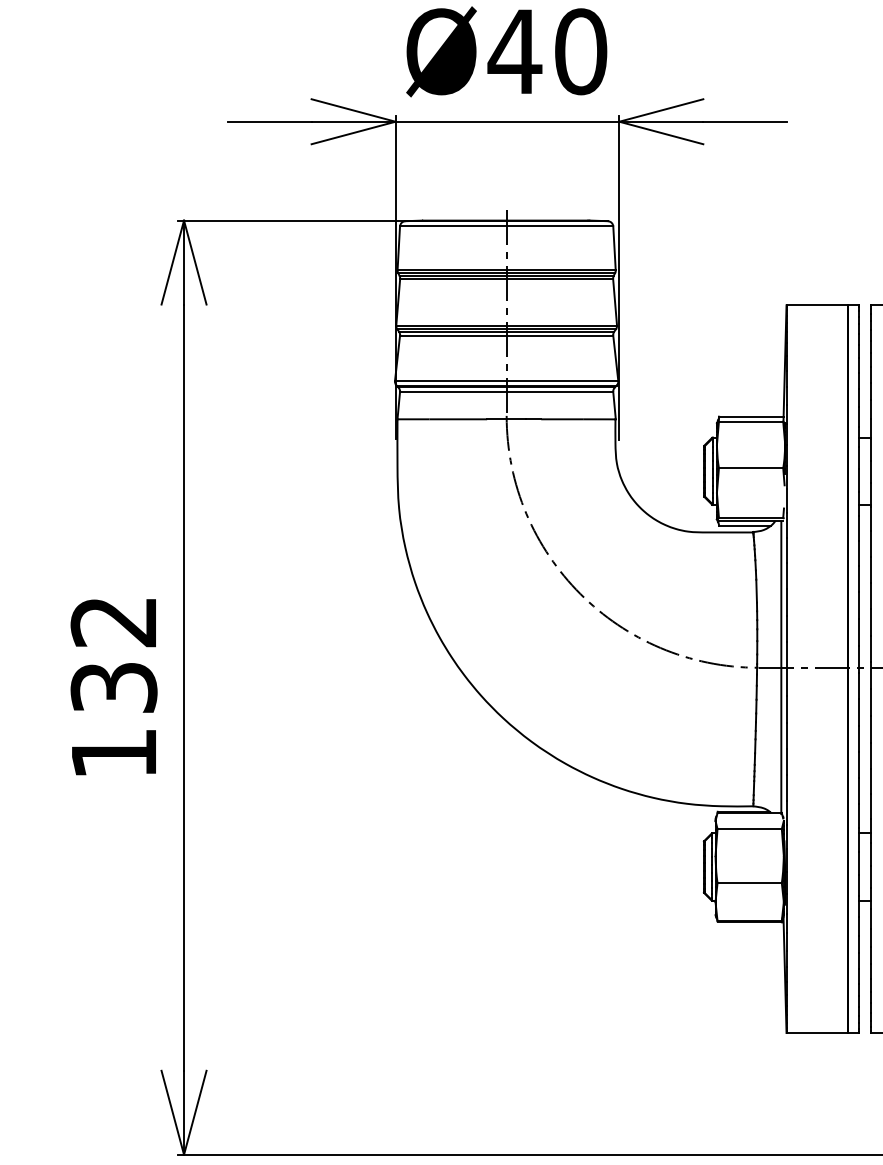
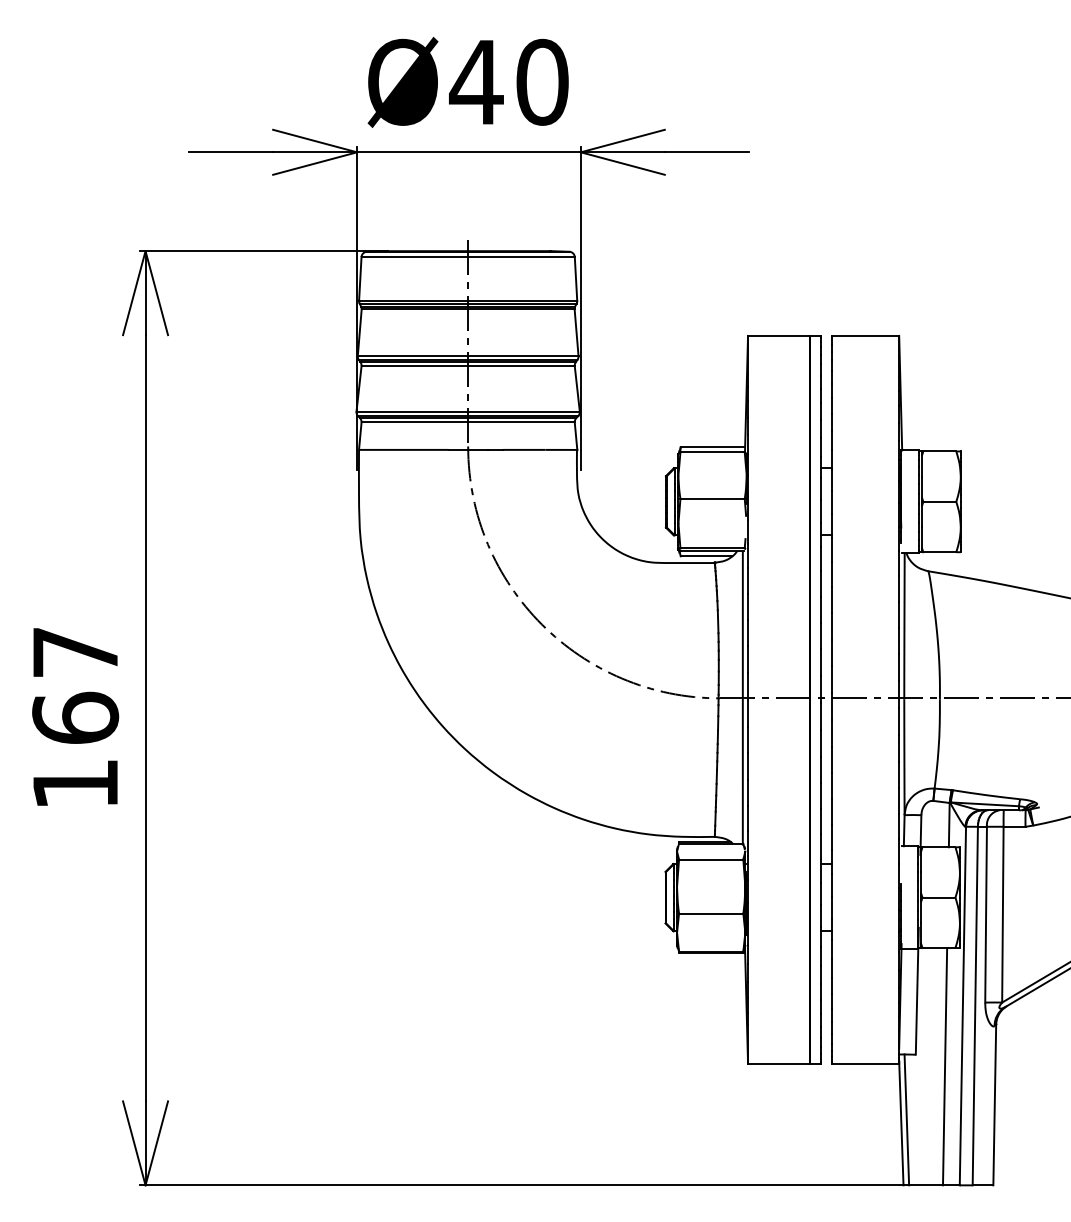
text: (113, 654) -> (75, 685), 132 -> 167

